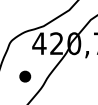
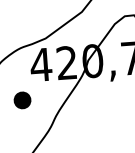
part: (25, 76) -> (22, 100), moved

